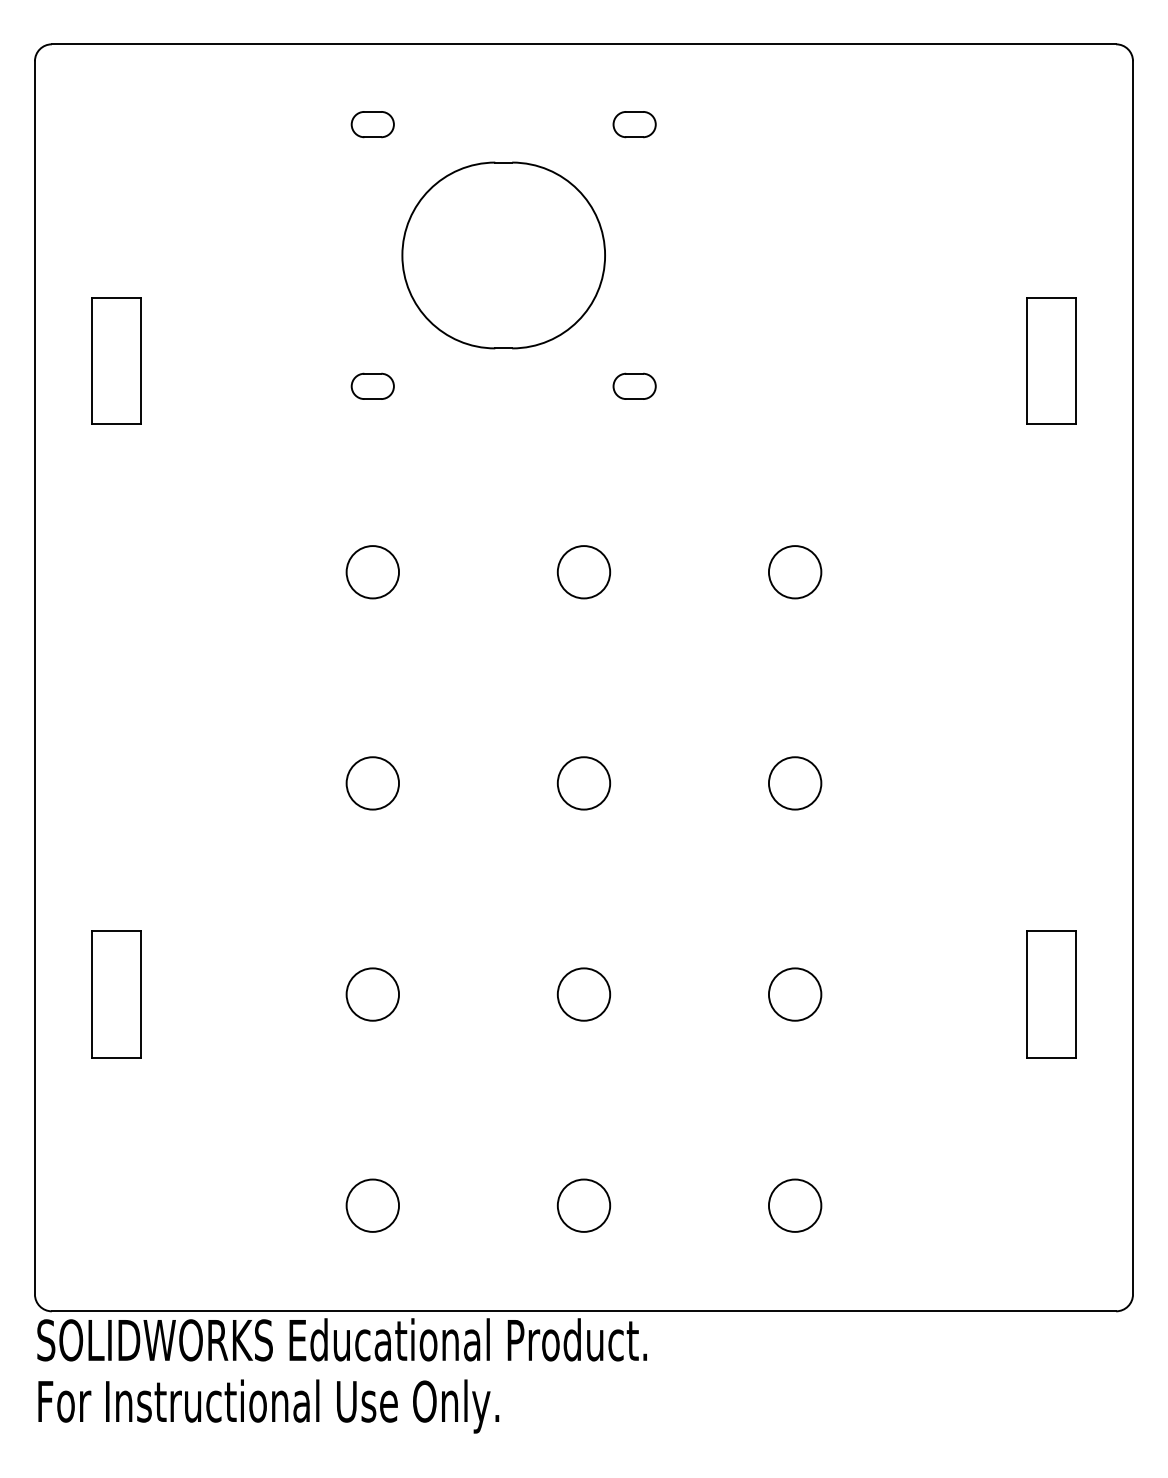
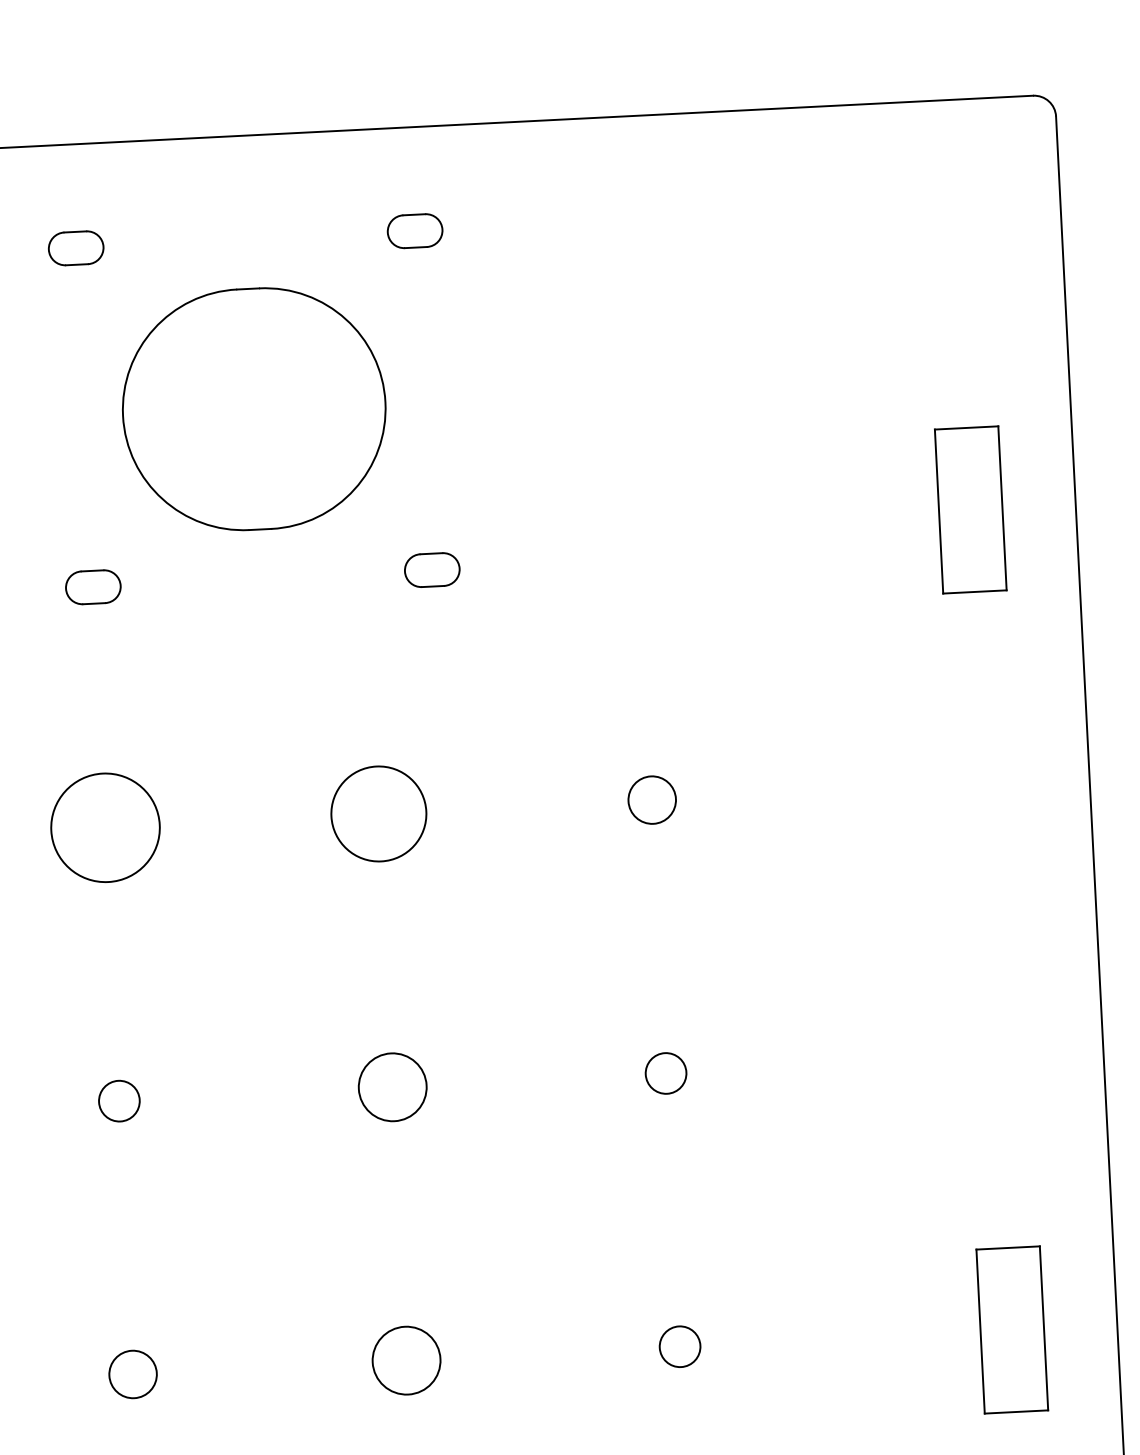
circle: (372, 572) -> (105, 828), size x1.6
circle: (583, 572) -> (378, 814), size x1.4
circle: (794, 572) -> (651, 800), size x0.7
circle: (372, 783) -> (118, 1101), size x0.6
circle: (794, 783) -> (665, 1073), size x0.6
circle: (372, 994) -> (132, 1374), size x0.7
circle: (795, 994) -> (680, 1346), size x0.6

